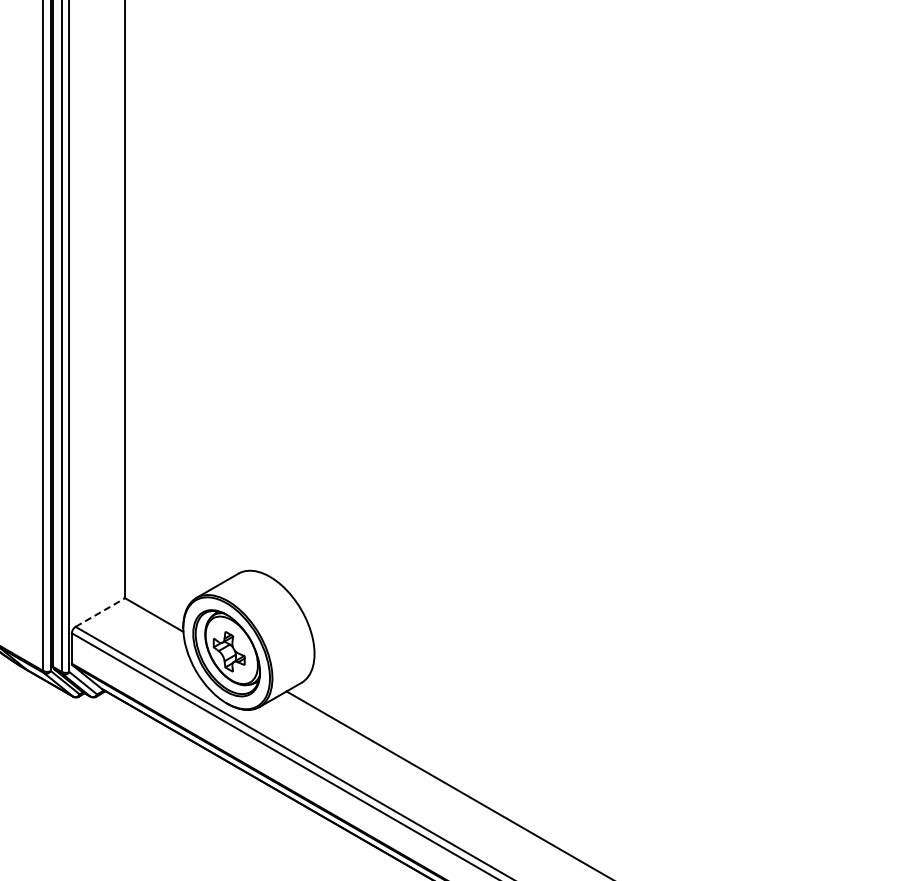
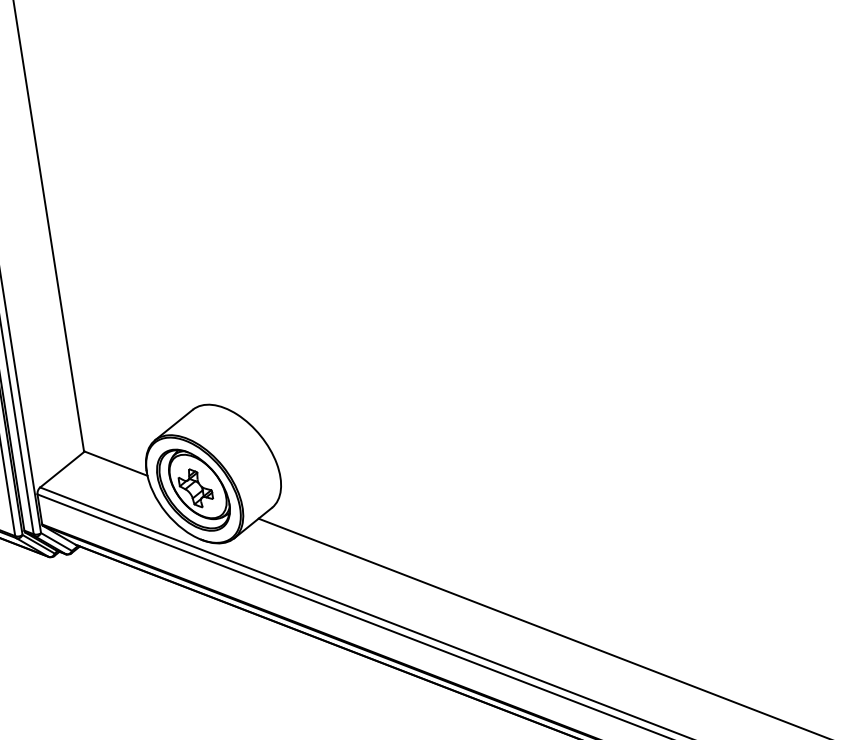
line: (100, 612) -> (62, 469), dashed -> solid

